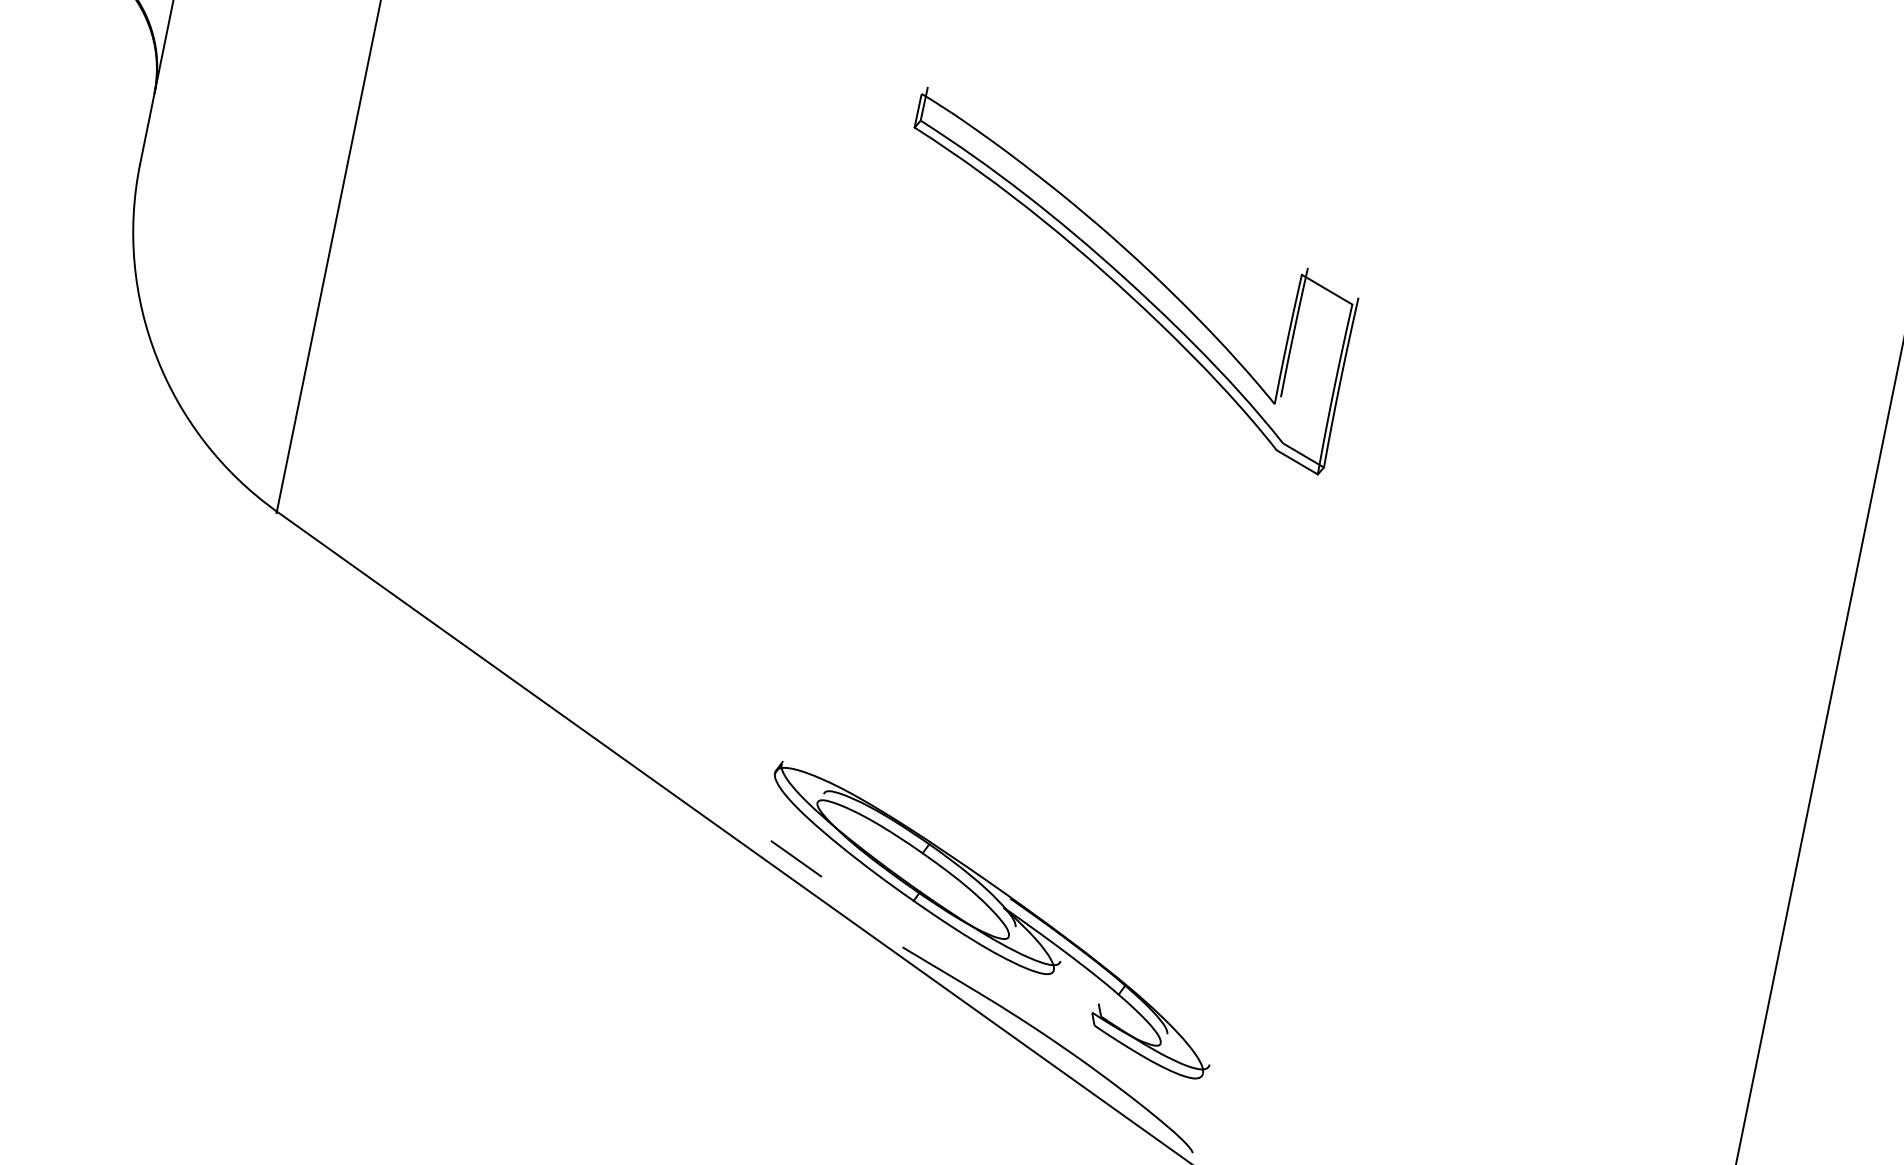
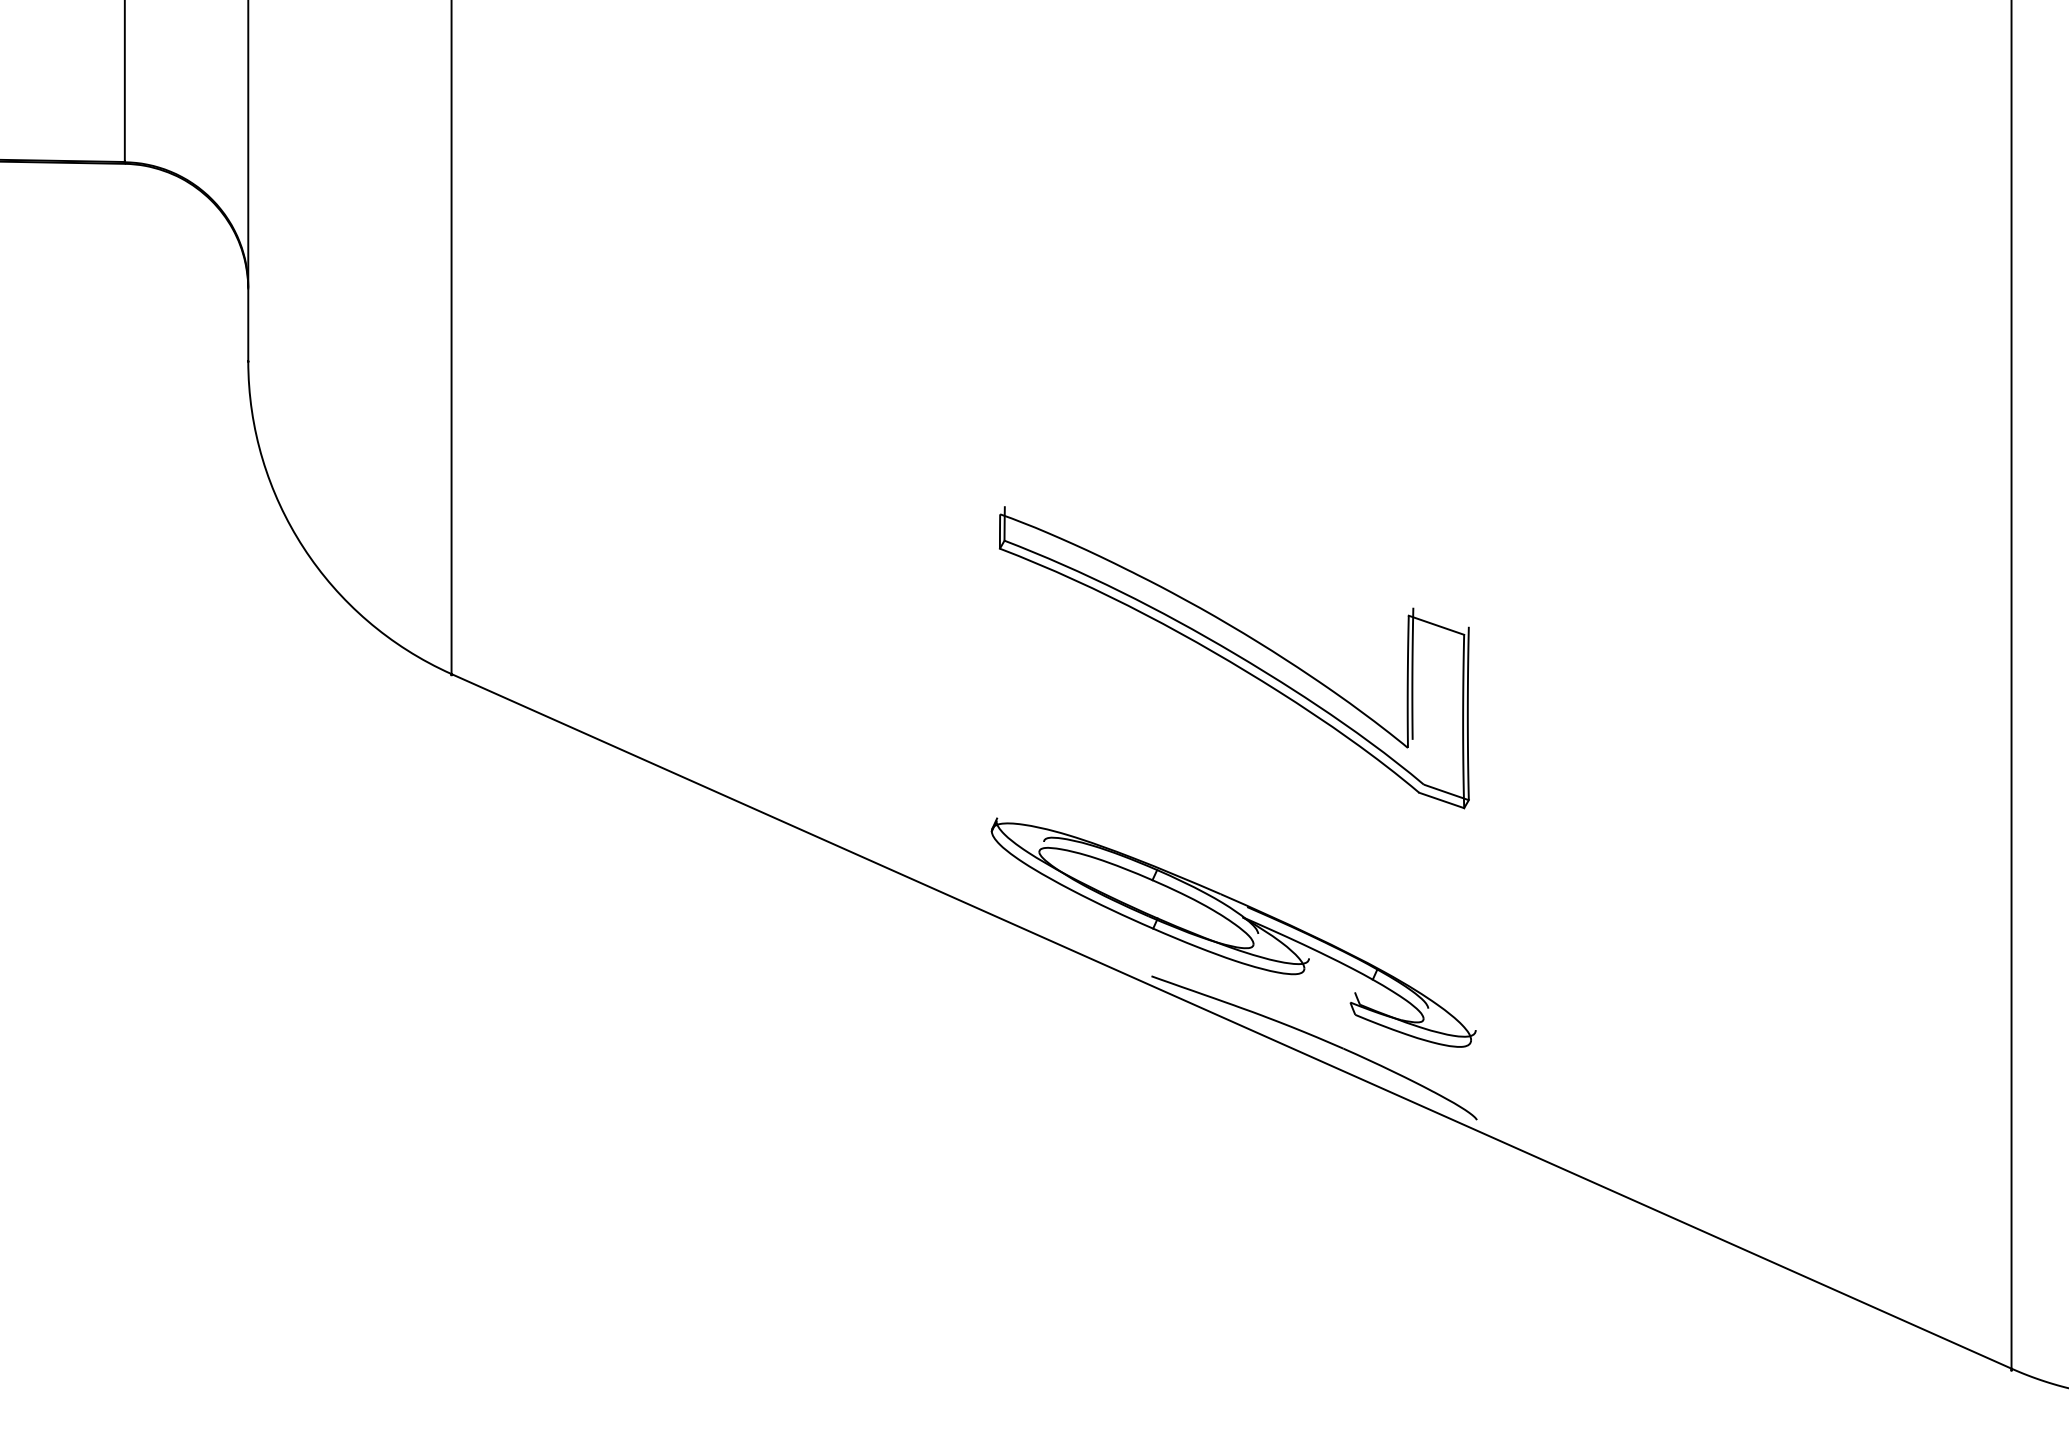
part: (1122, 280) -> (1234, 657), moved
line: (796, 858) -> (1029, 910), removed

